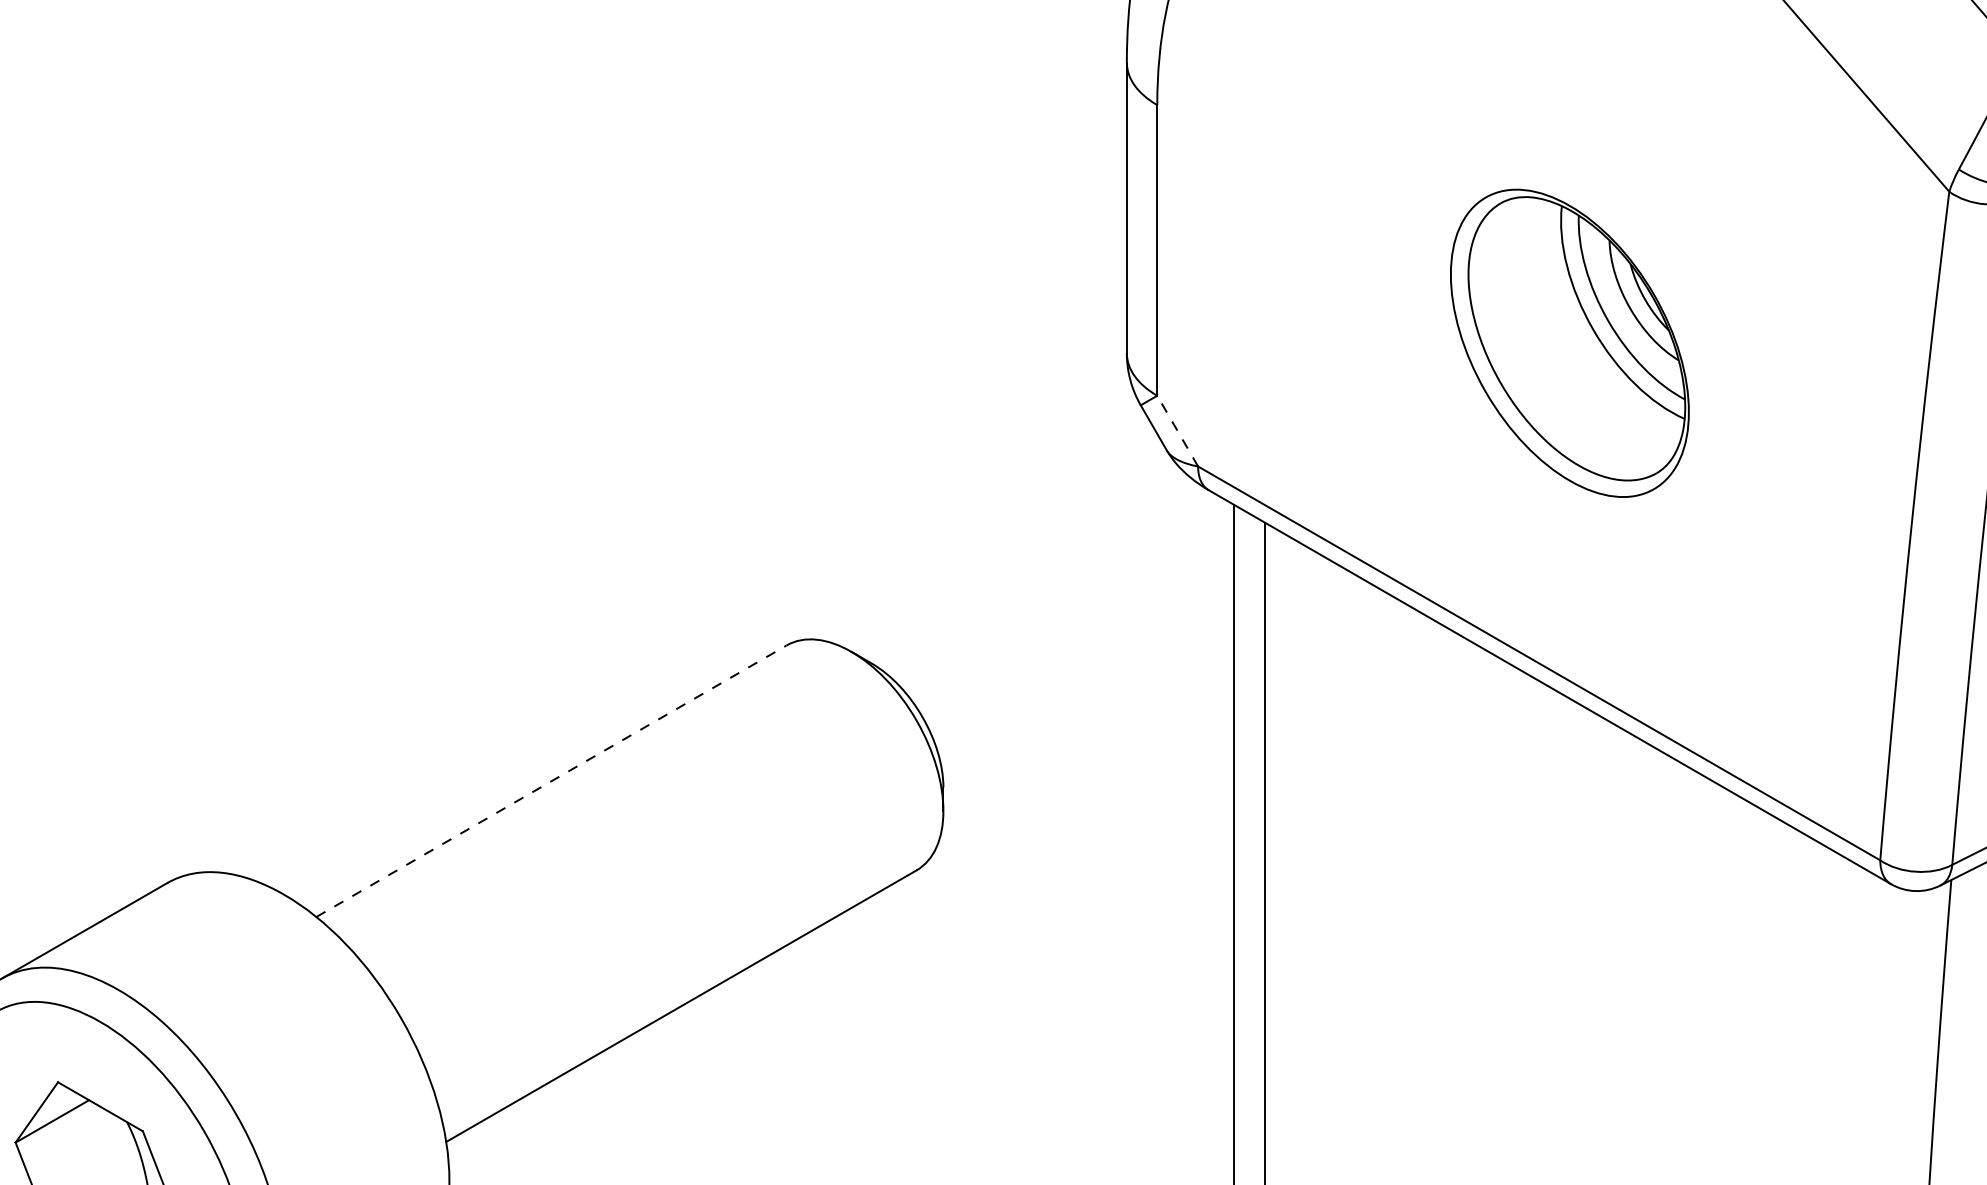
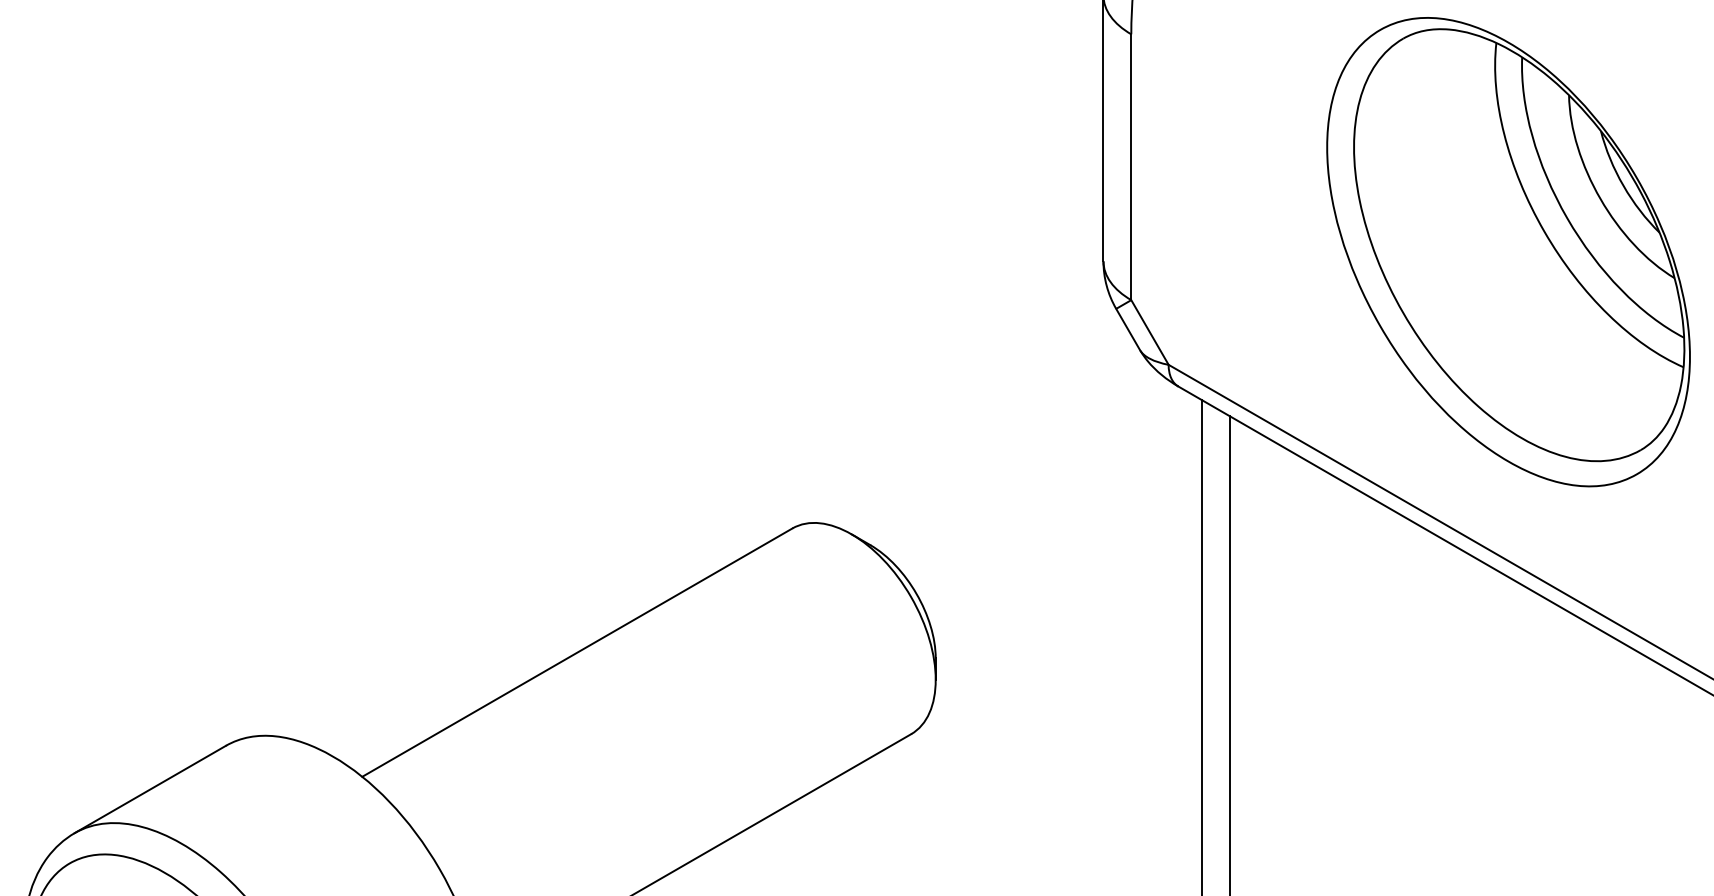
part: (1569, 343) -> (1508, 252), size x1.67
line: (1177, 431) -> (1149, 332), dashed -> solid
line: (551, 781) -> (577, 652), dashed -> solid

